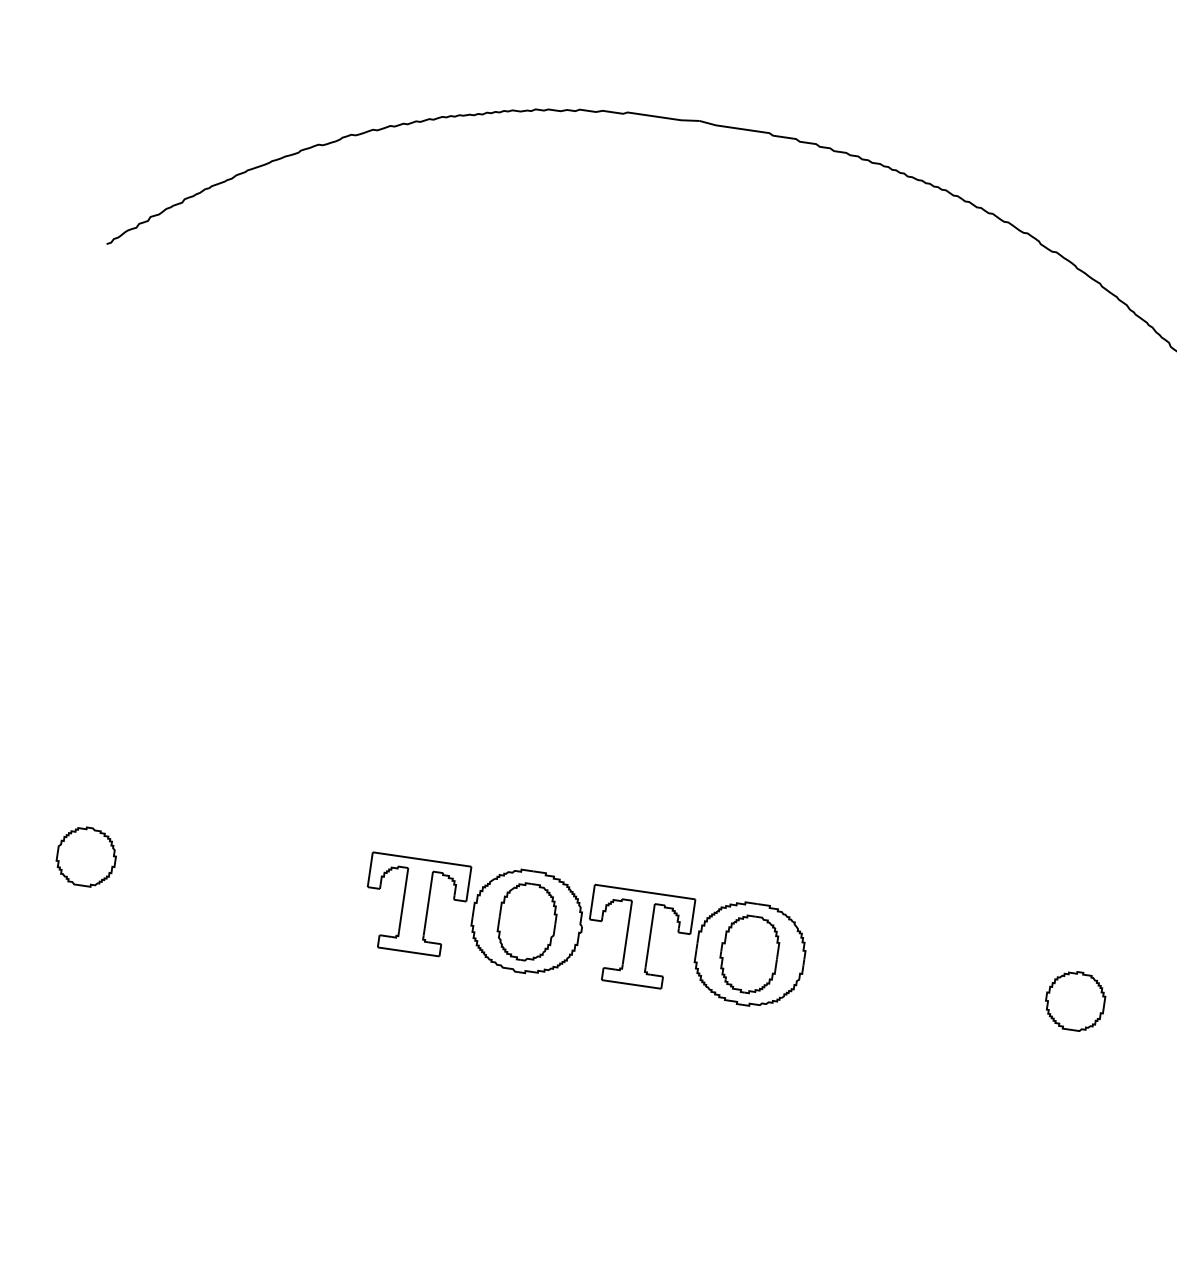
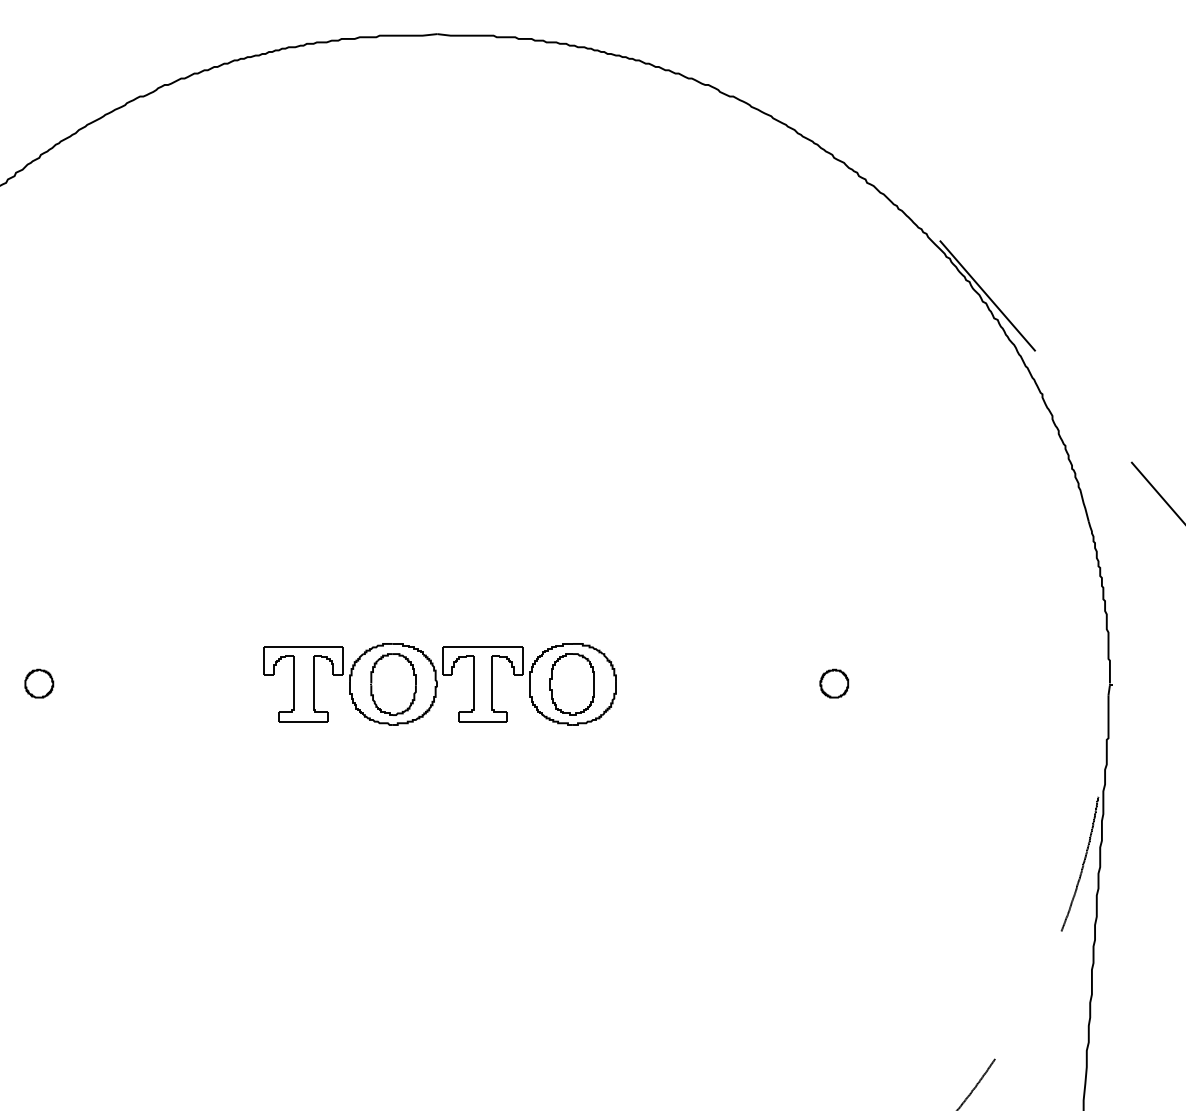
part: (87, 856) -> (39, 683), size x0.6
part: (1075, 1000) -> (834, 683), size x0.6

